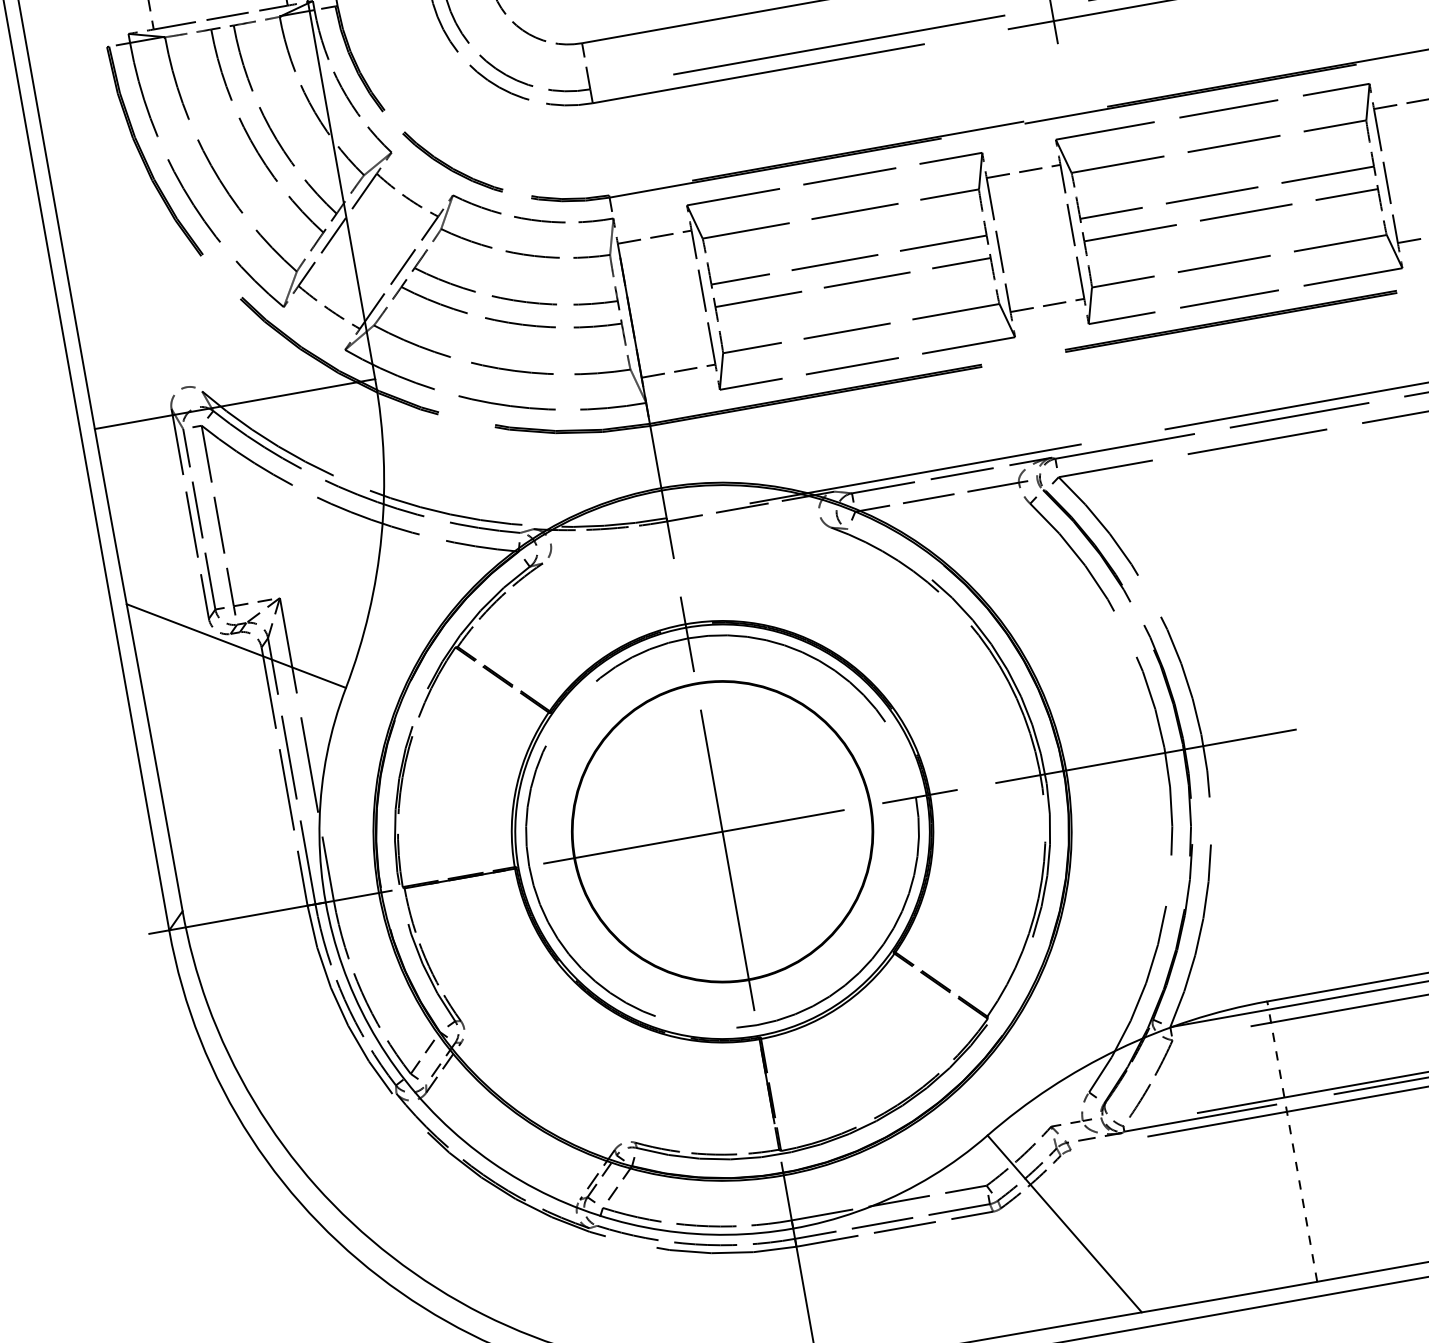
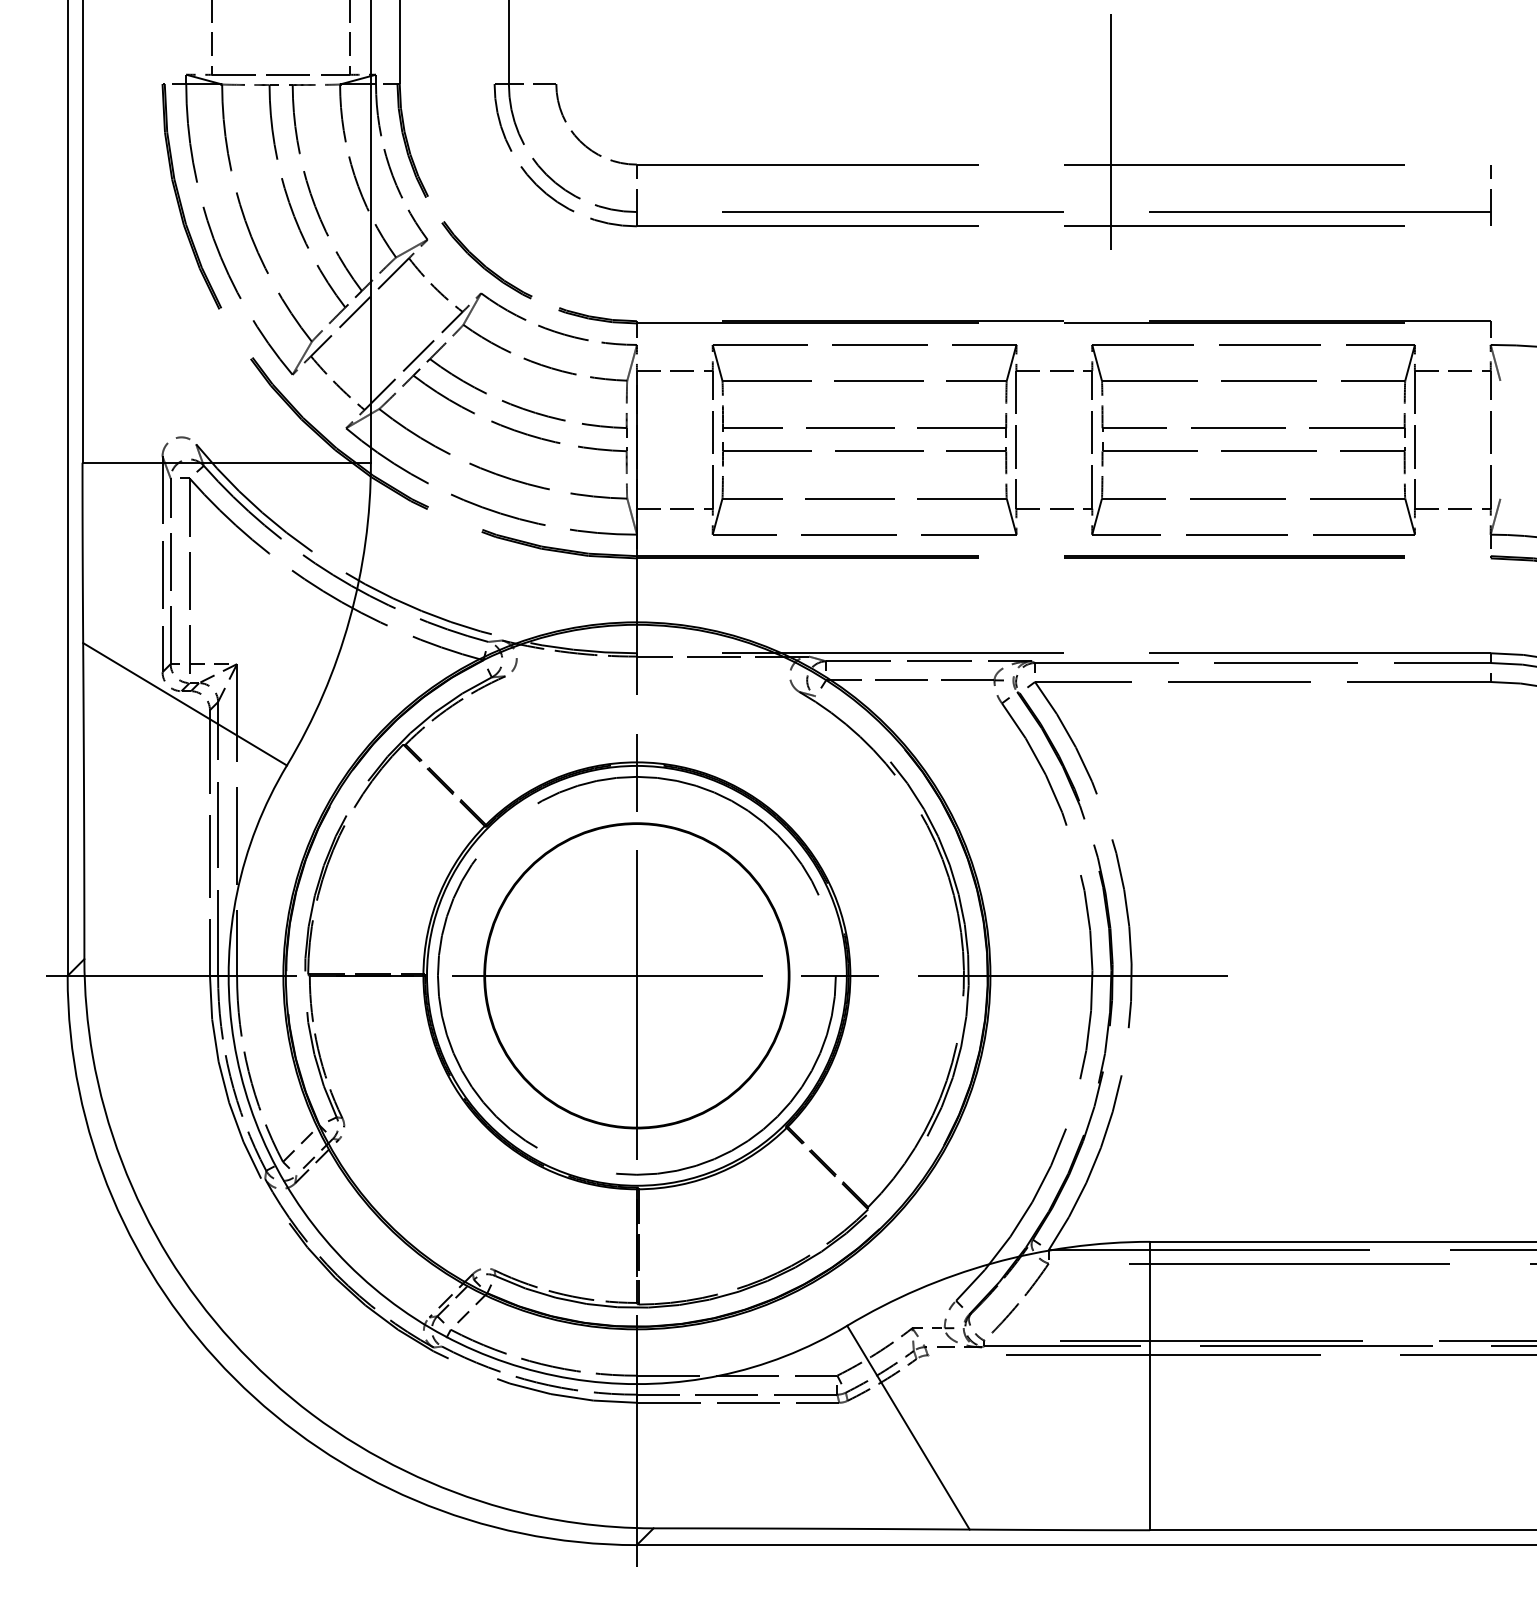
line: (1291, 1141) -> (1149, 1385), dashed -> solid

